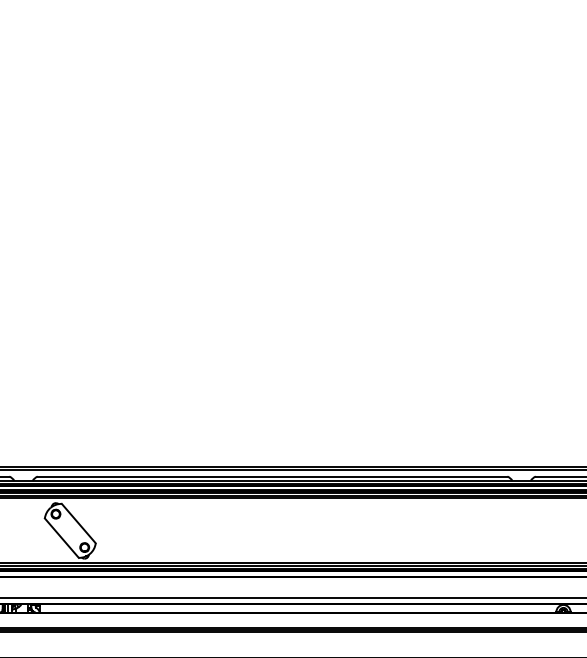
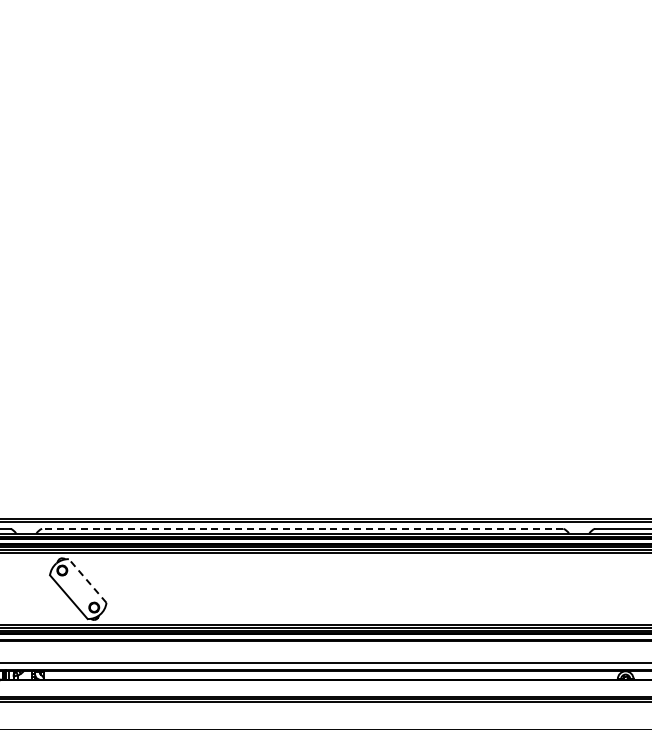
line: (272, 476) -> (302, 528), solid -> dashed
line: (78, 523) -> (87, 580), solid -> dashed

